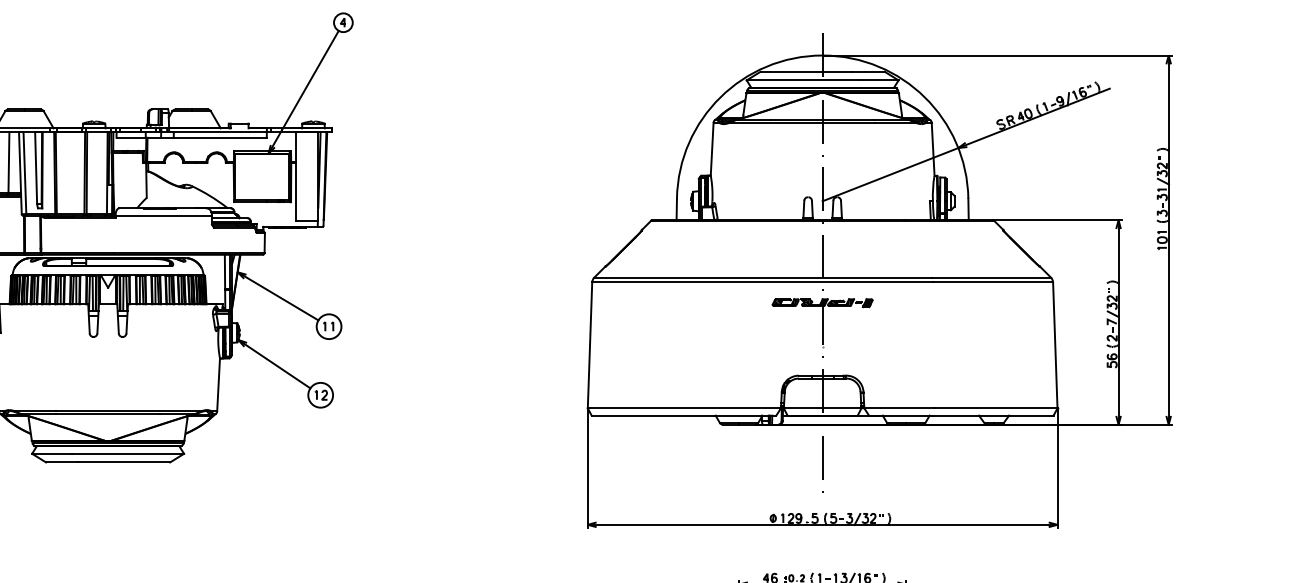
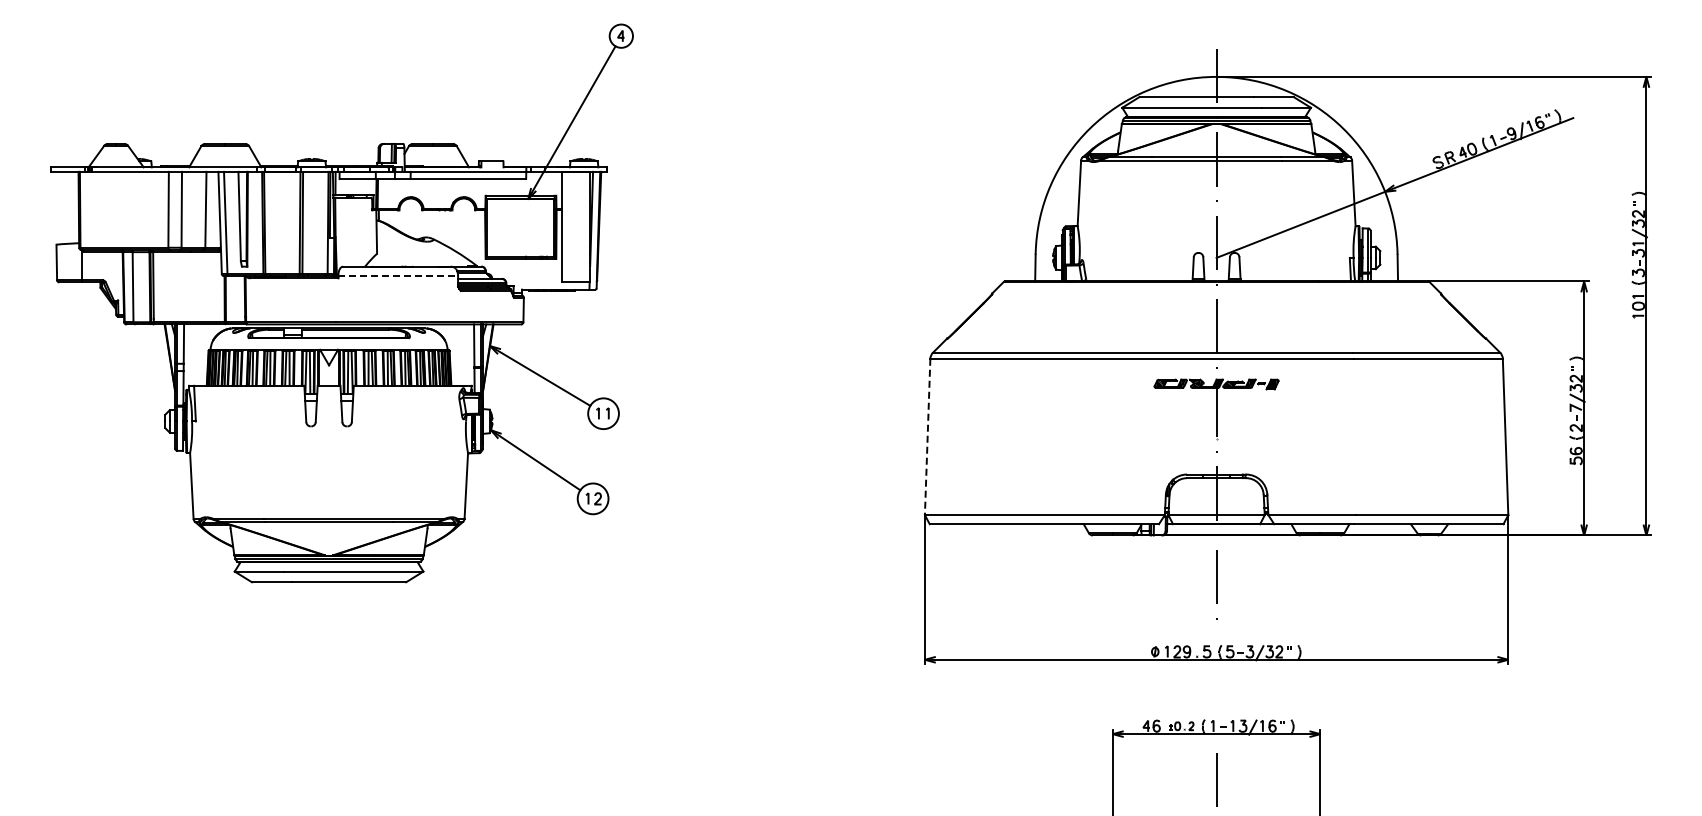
line: (163, 215) -> (398, 275), solid -> dashed
line: (589, 345) -> (927, 437), solid -> dashed

